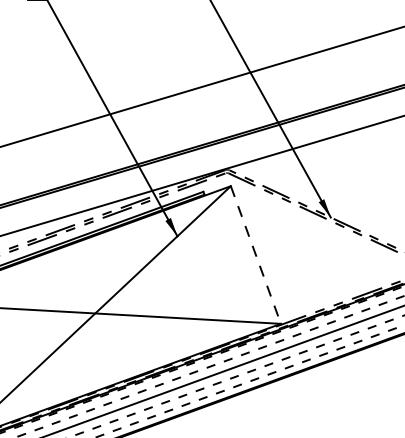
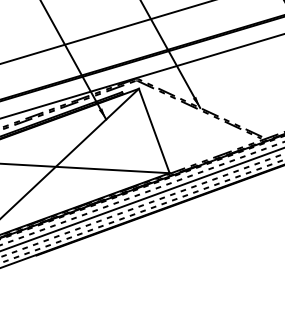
line: (256, 255) -> (154, 131), dashed -> solid

